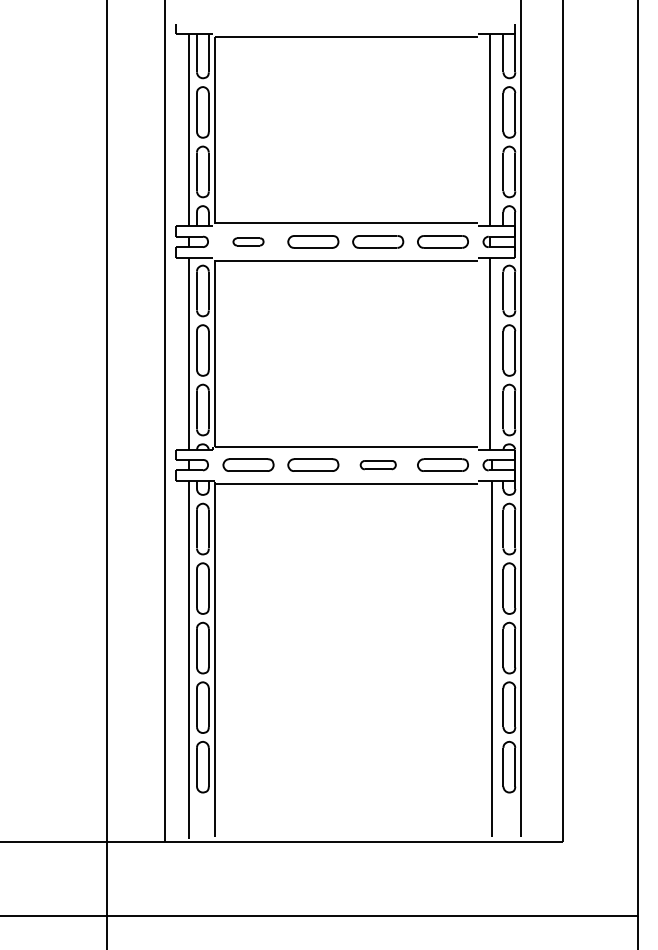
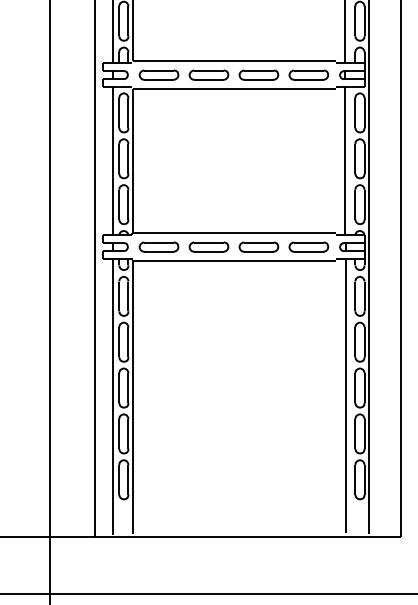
part: (248, 241) -> (159, 74), size x1.67
part: (378, 464) -> (259, 246), size x1.43

